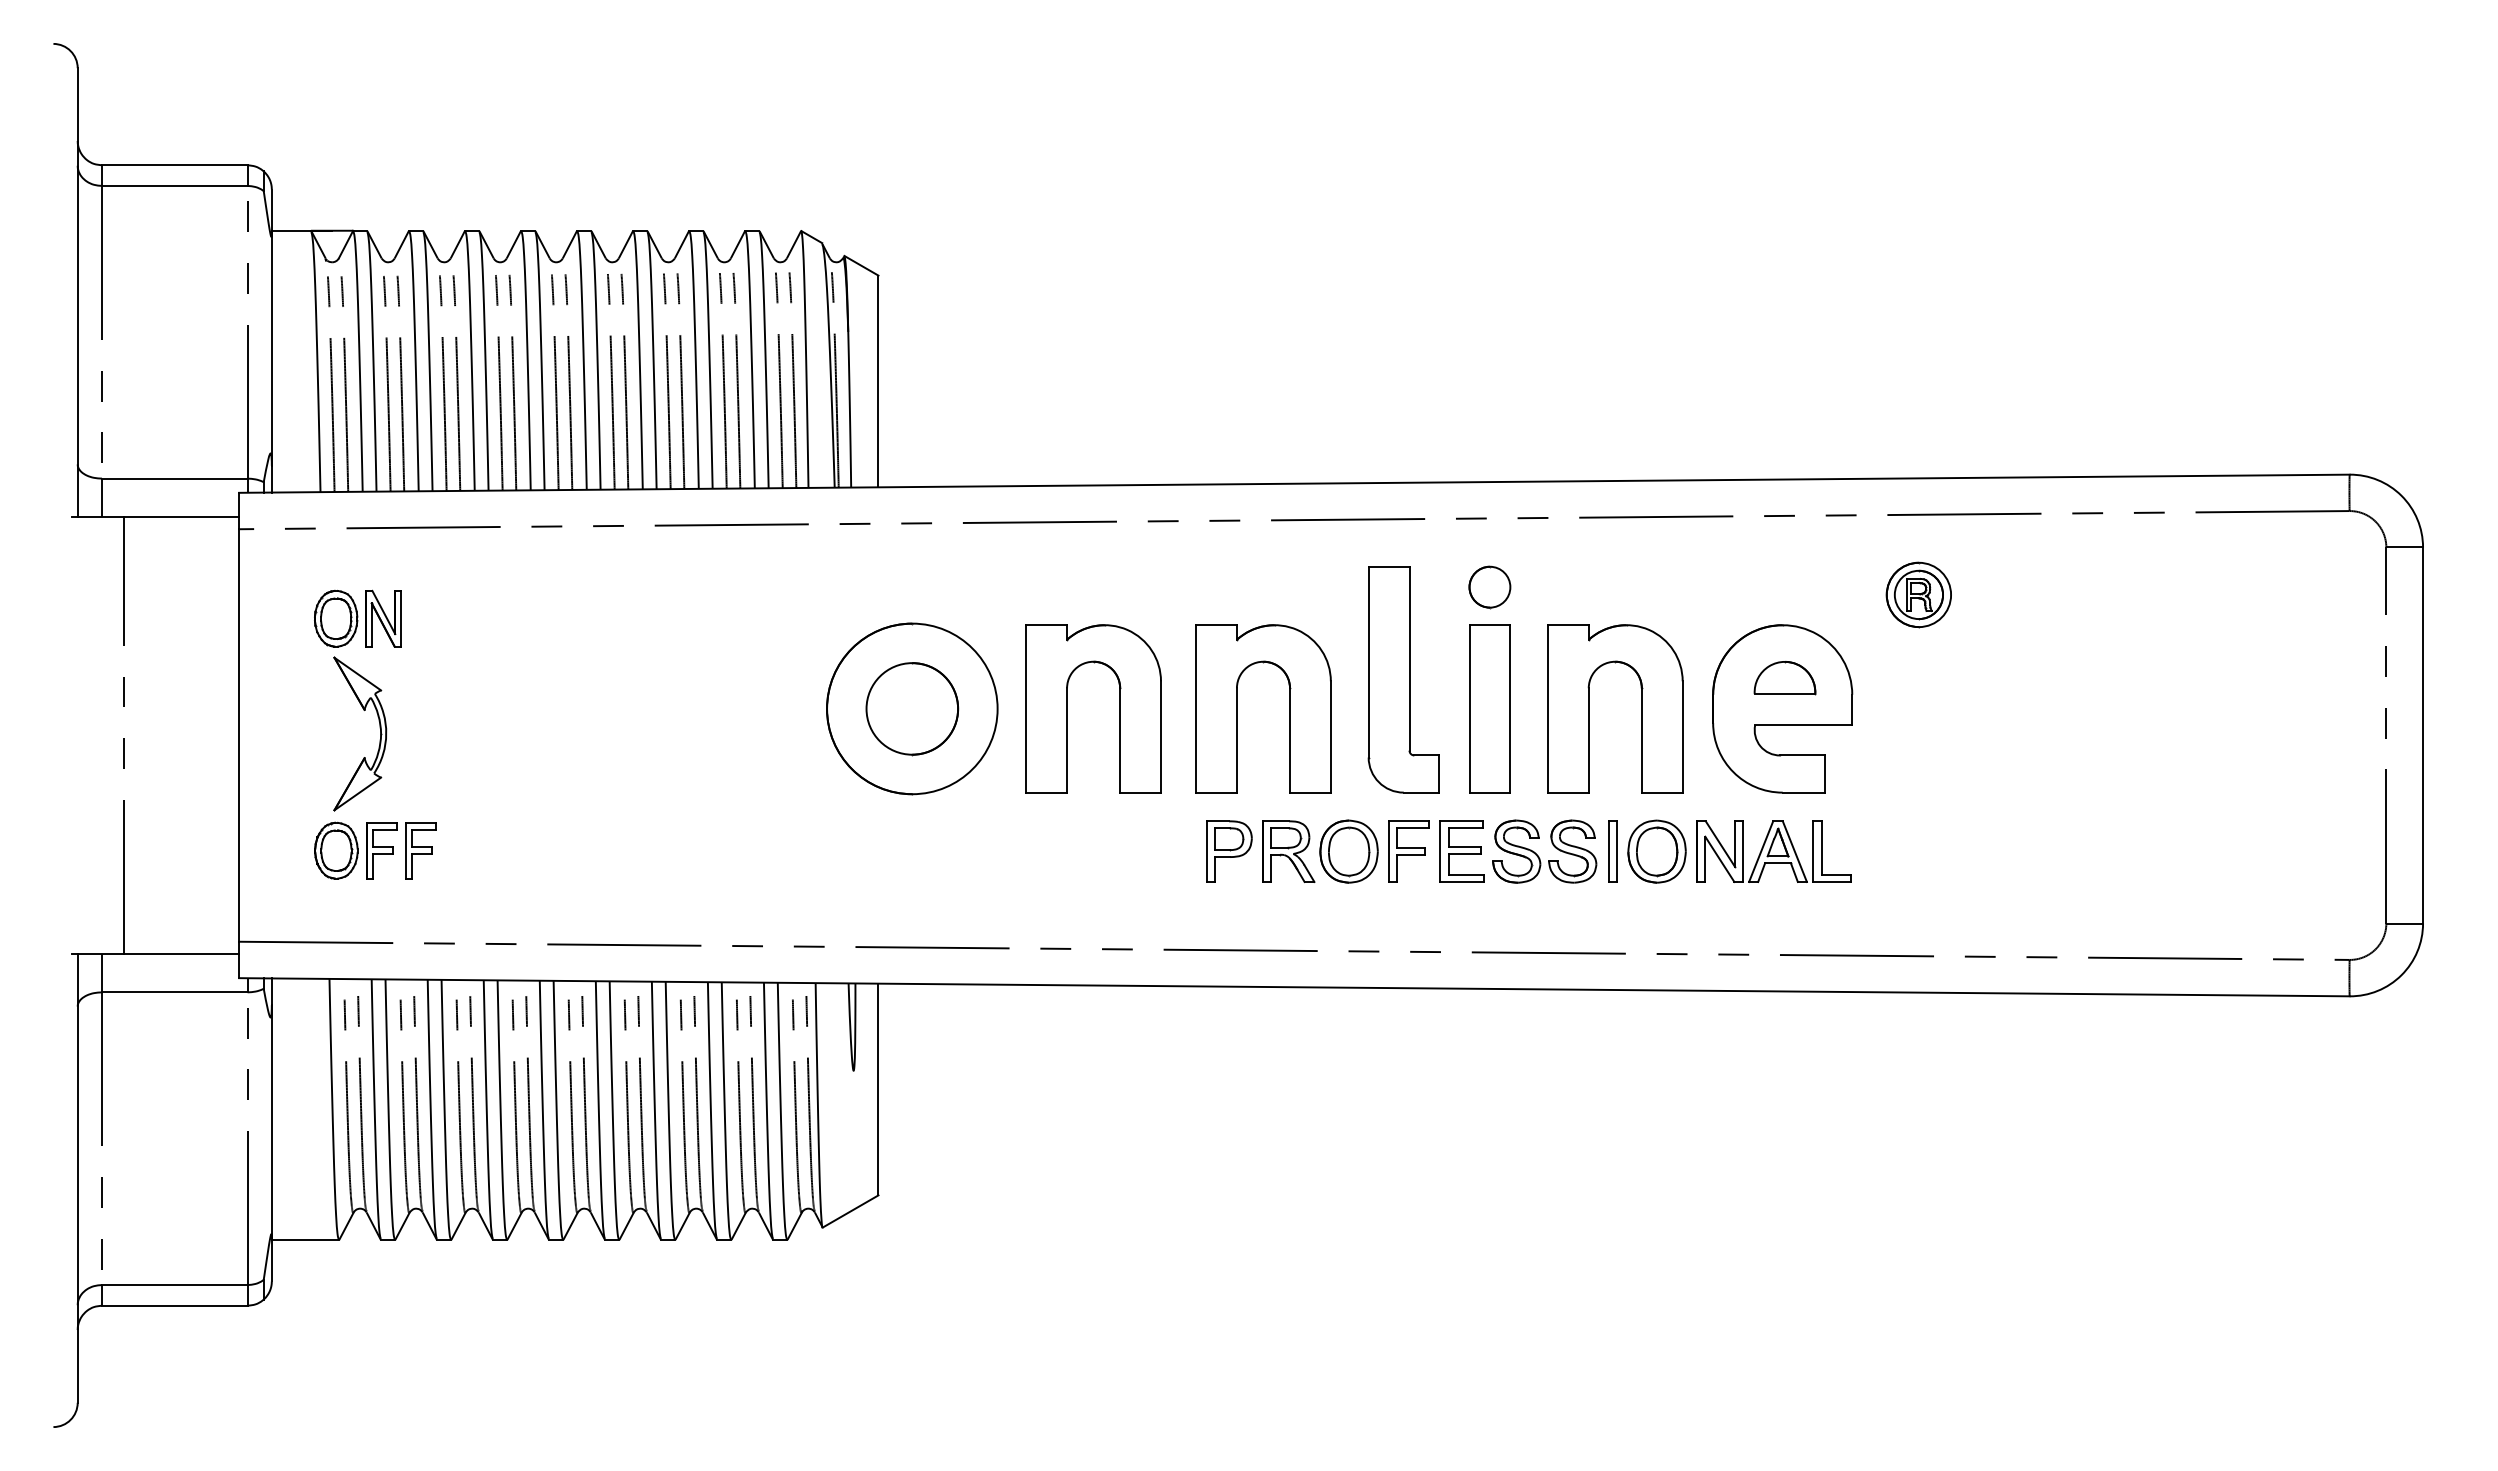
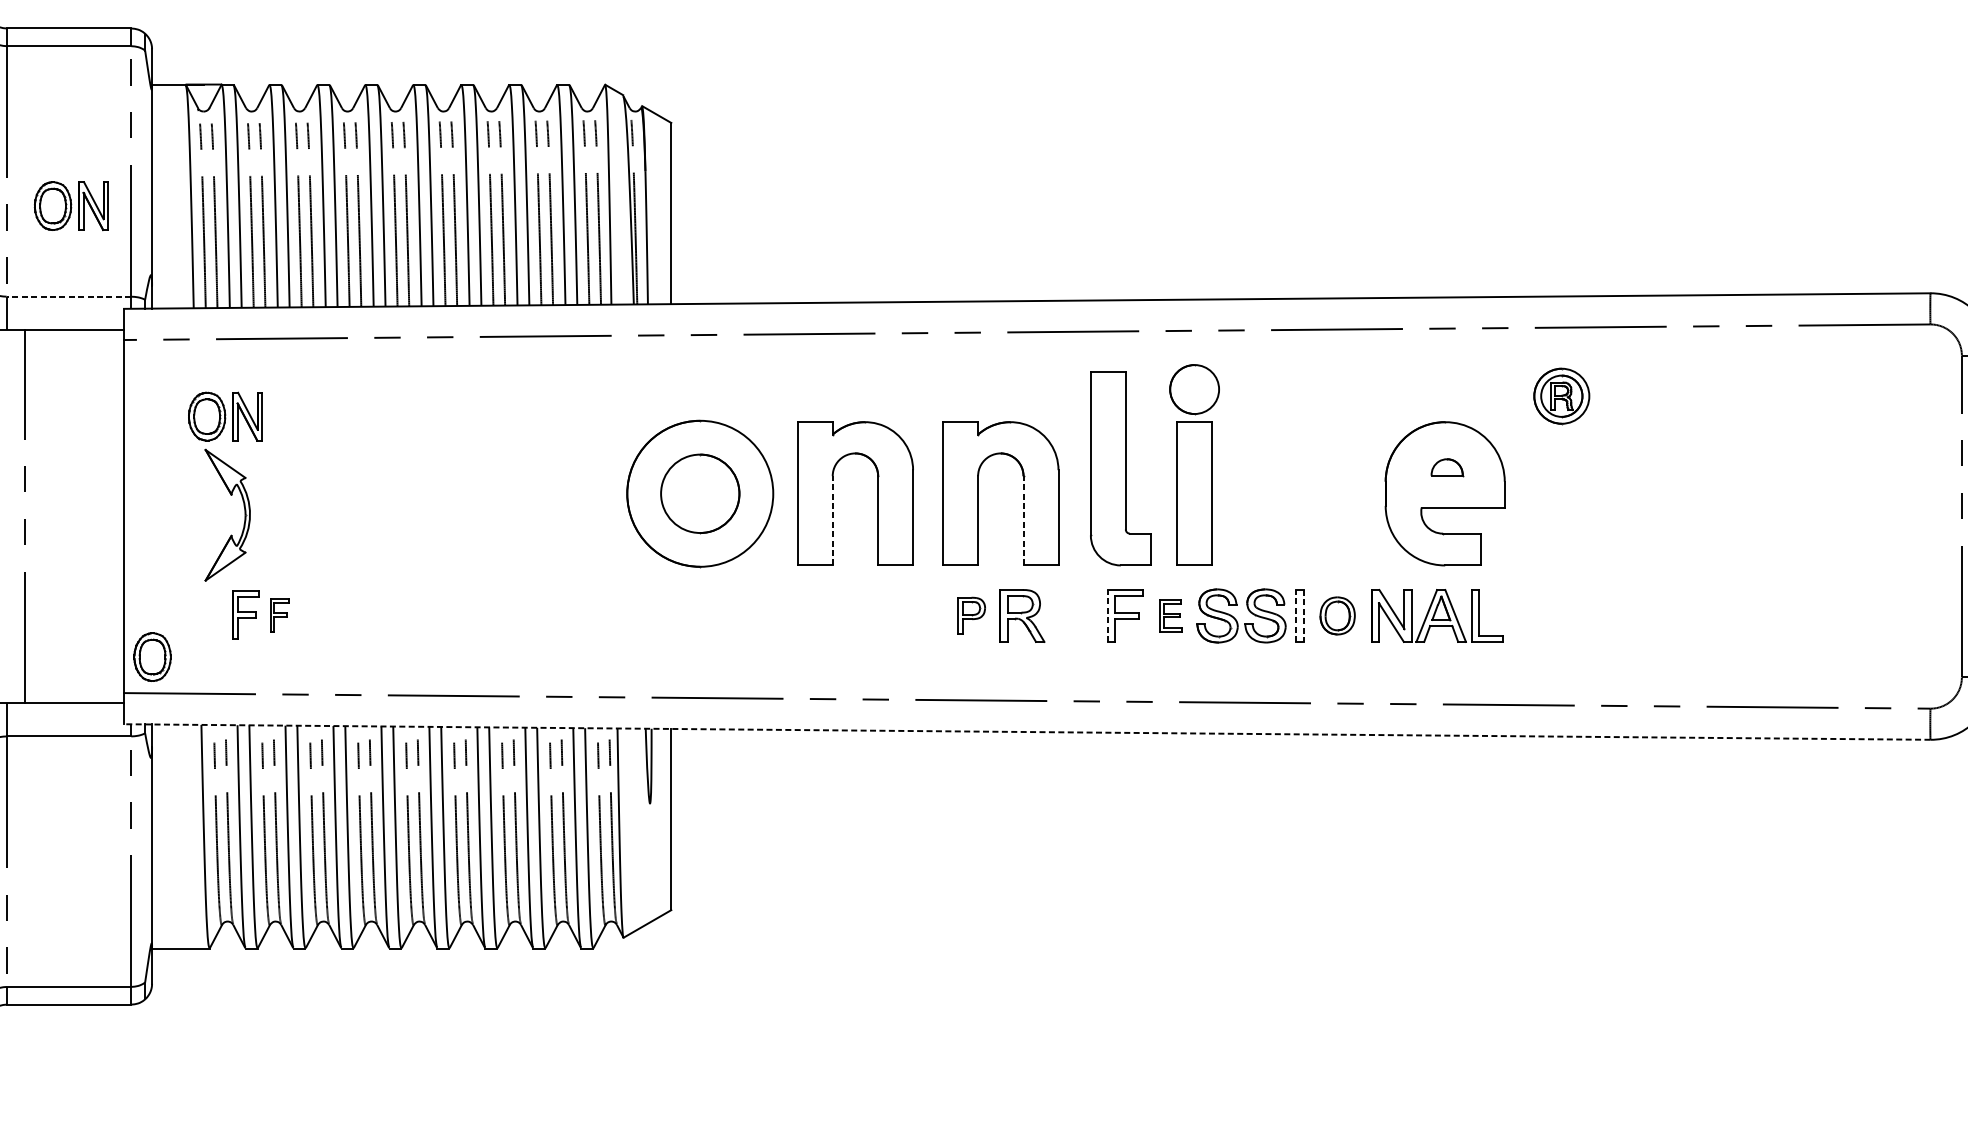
part: (177, 372) -> (71, 205), added
line: (174, 478) -> (68, 296), solid -> dashed
part: (1489, 587) -> (1194, 389), size x1.4
part: (1784, 678) -> (1446, 467), size x0.6
part: (1589, 708) -> (1279, 493), removed
line: (1067, 739) -> (833, 519), solid -> dashed
line: (1290, 740) -> (1023, 520), solid -> dashed
part: (336, 850) -> (152, 656), moved
part: (420, 850) -> (279, 614), size x0.7
part: (1229, 851) -> (971, 615), size x0.7
part: (1348, 851) -> (1073, 615), removed
line: (1388, 851) -> (1107, 615), solid -> dashed
part: (1461, 851) -> (1170, 615), size x0.6
line: (1608, 851) -> (1296, 615), solid -> dashed
part: (1656, 851) -> (1337, 615), size x0.7
line: (1617, 852) -> (1303, 616), solid -> dashed
line: (1293, 987) -> (1026, 732), solid -> dashed

